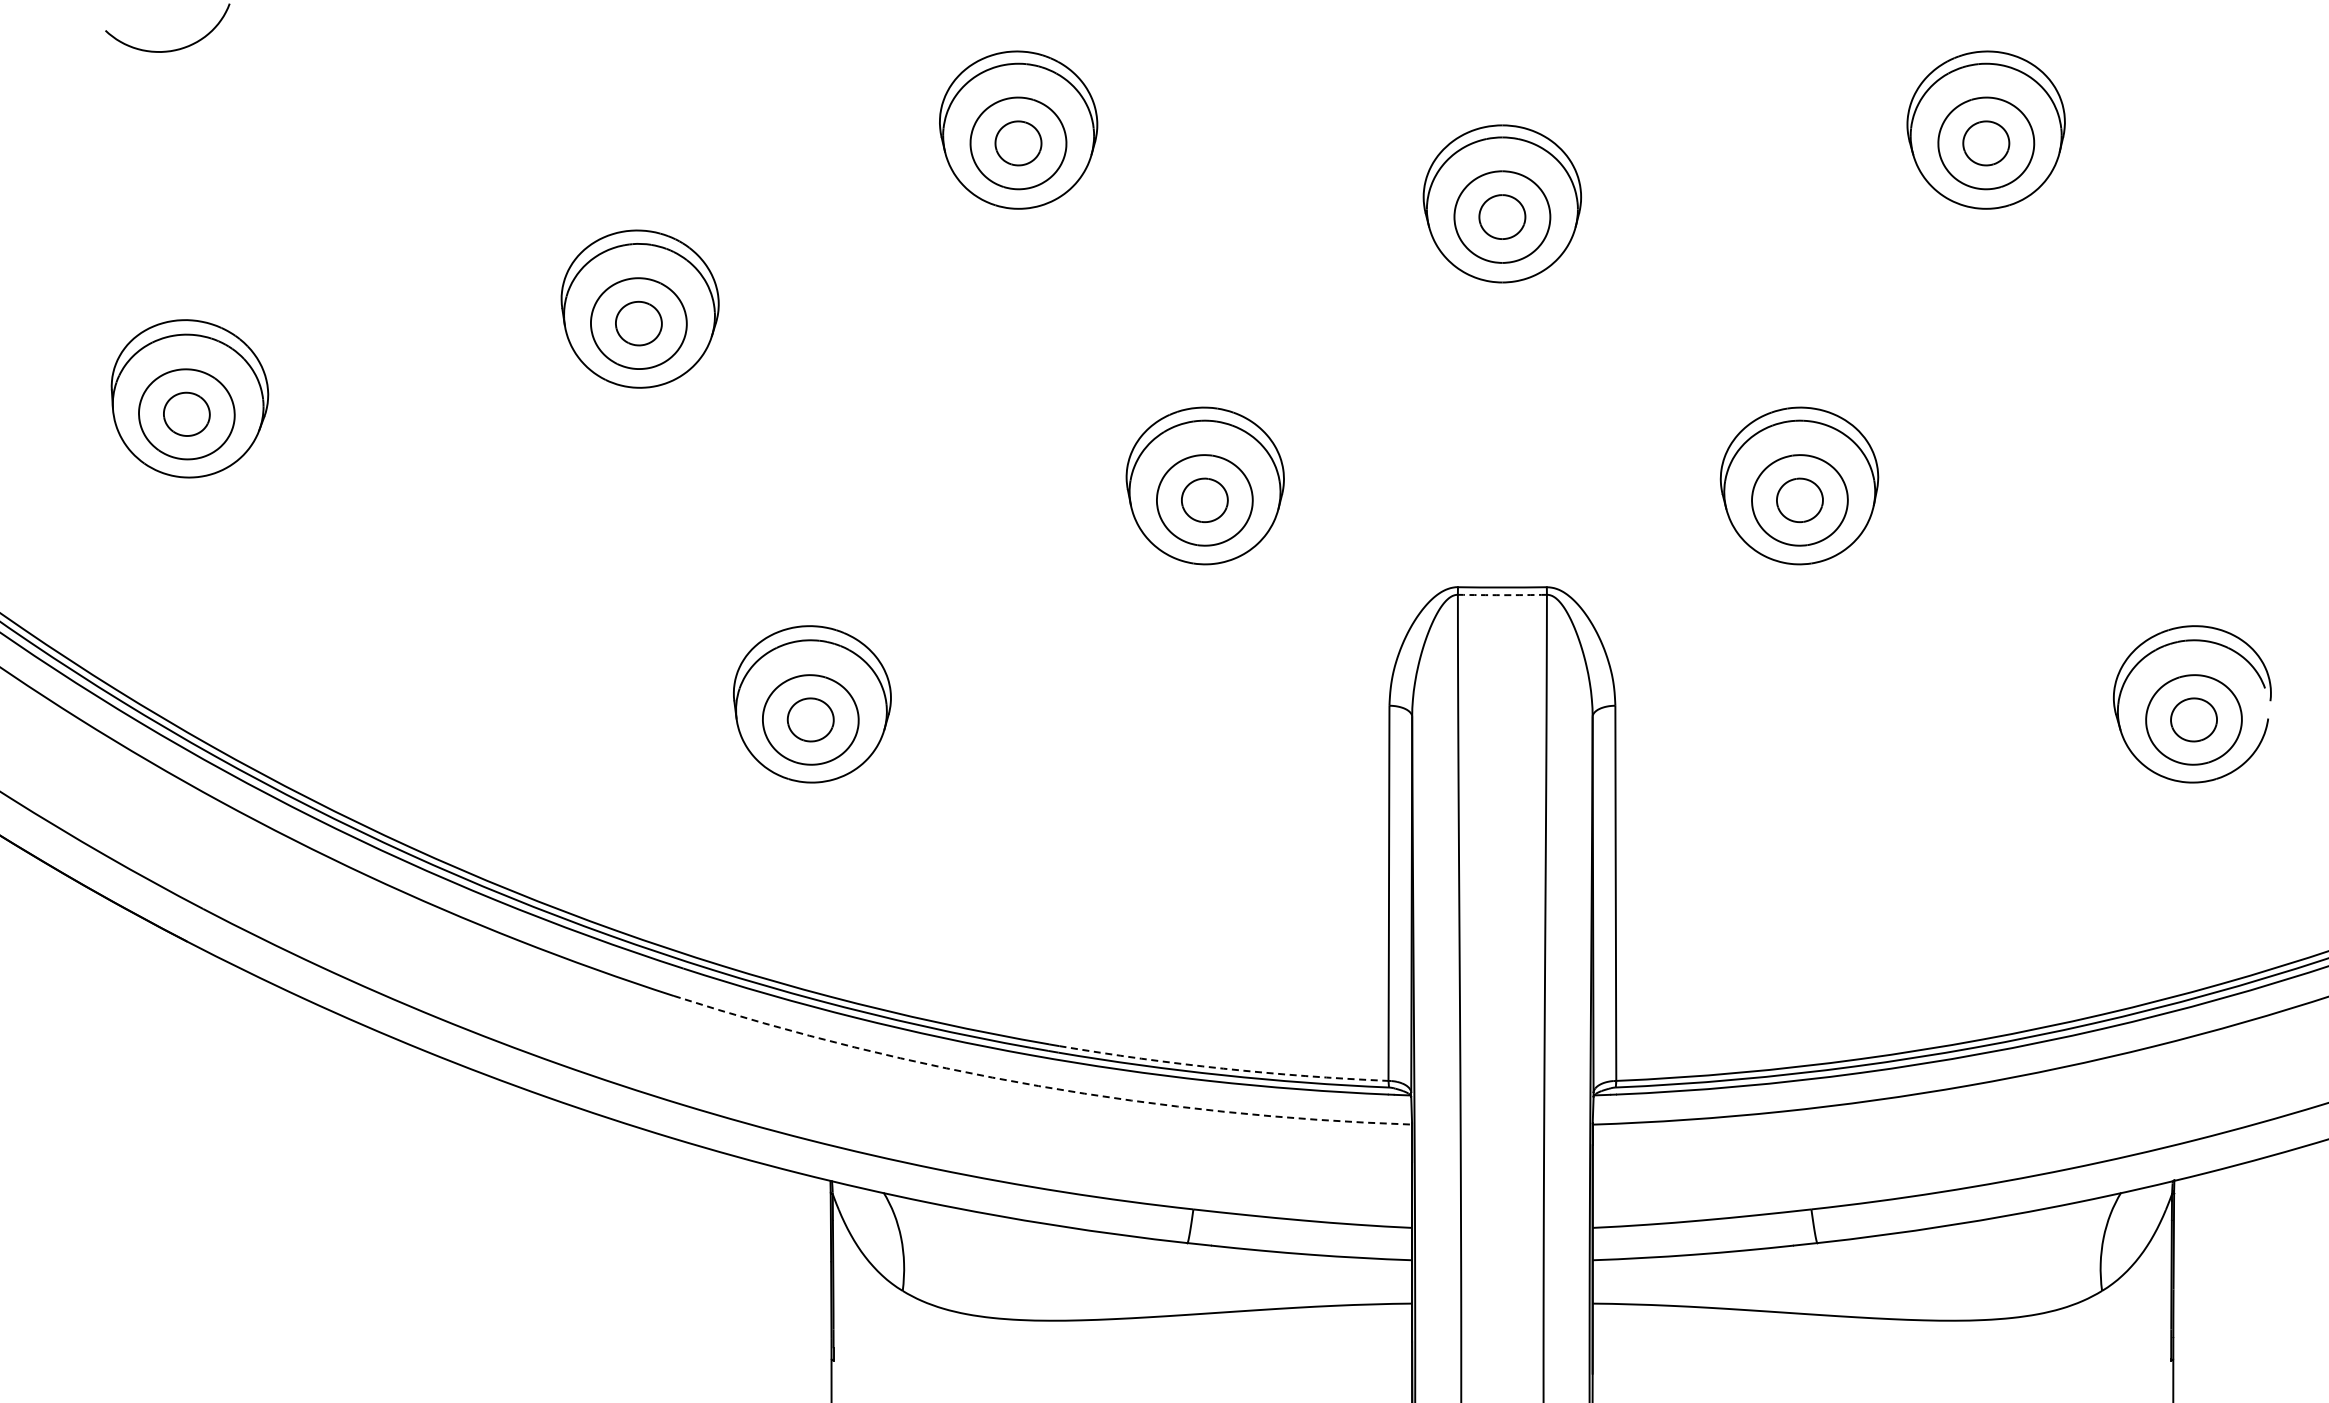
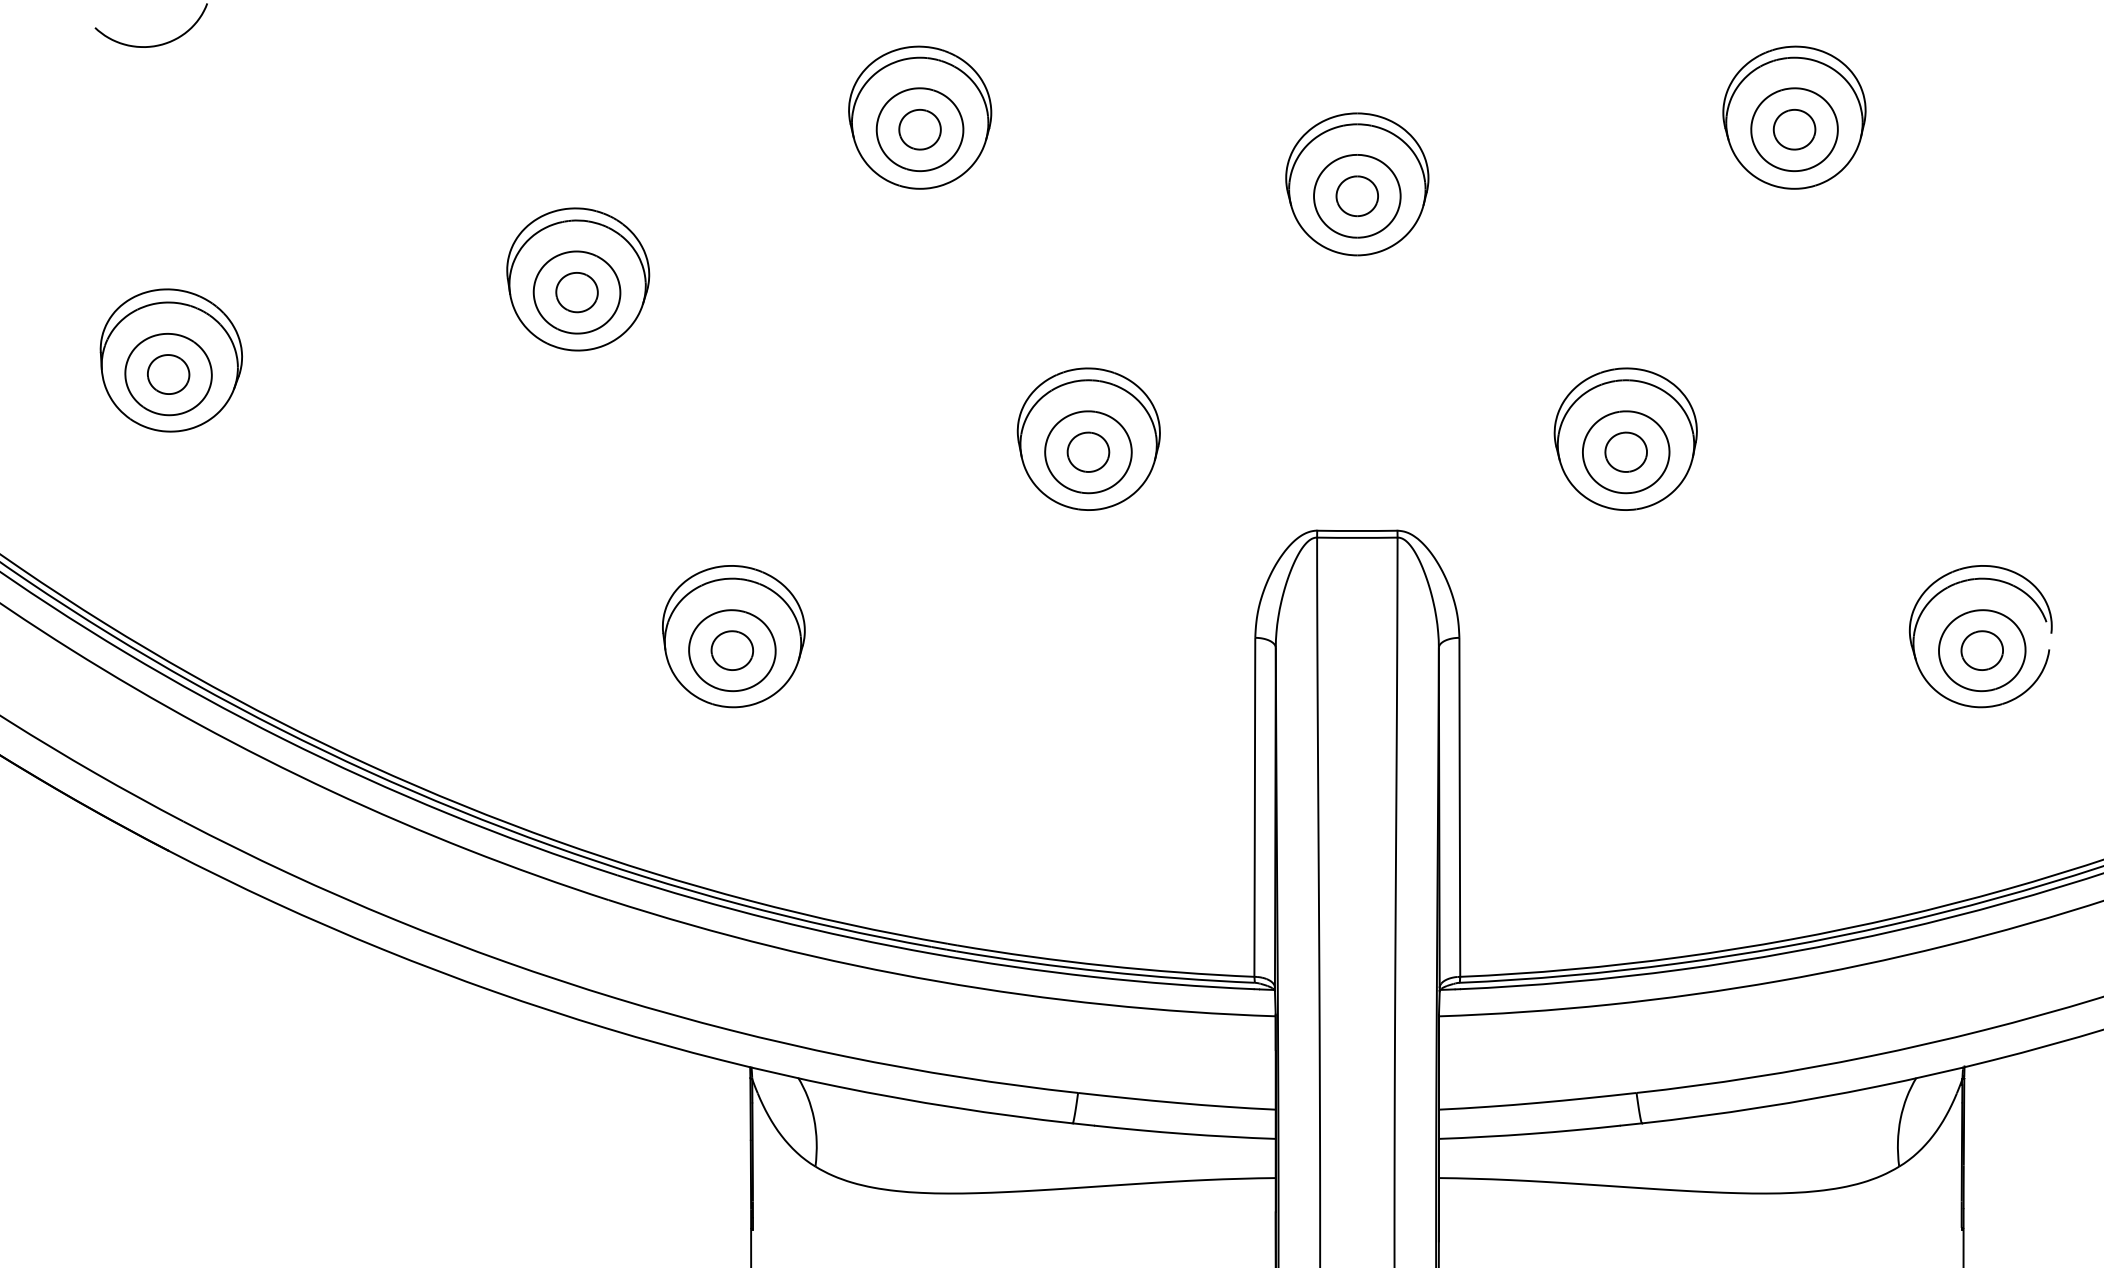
arc: (1502, 595) -> (1357, 538), dashed -> solid
arc: (1223, 1068) -> (1105, 965), dashed -> solid
arc: (1038, 1086) -> (938, 981), dashed -> solid

